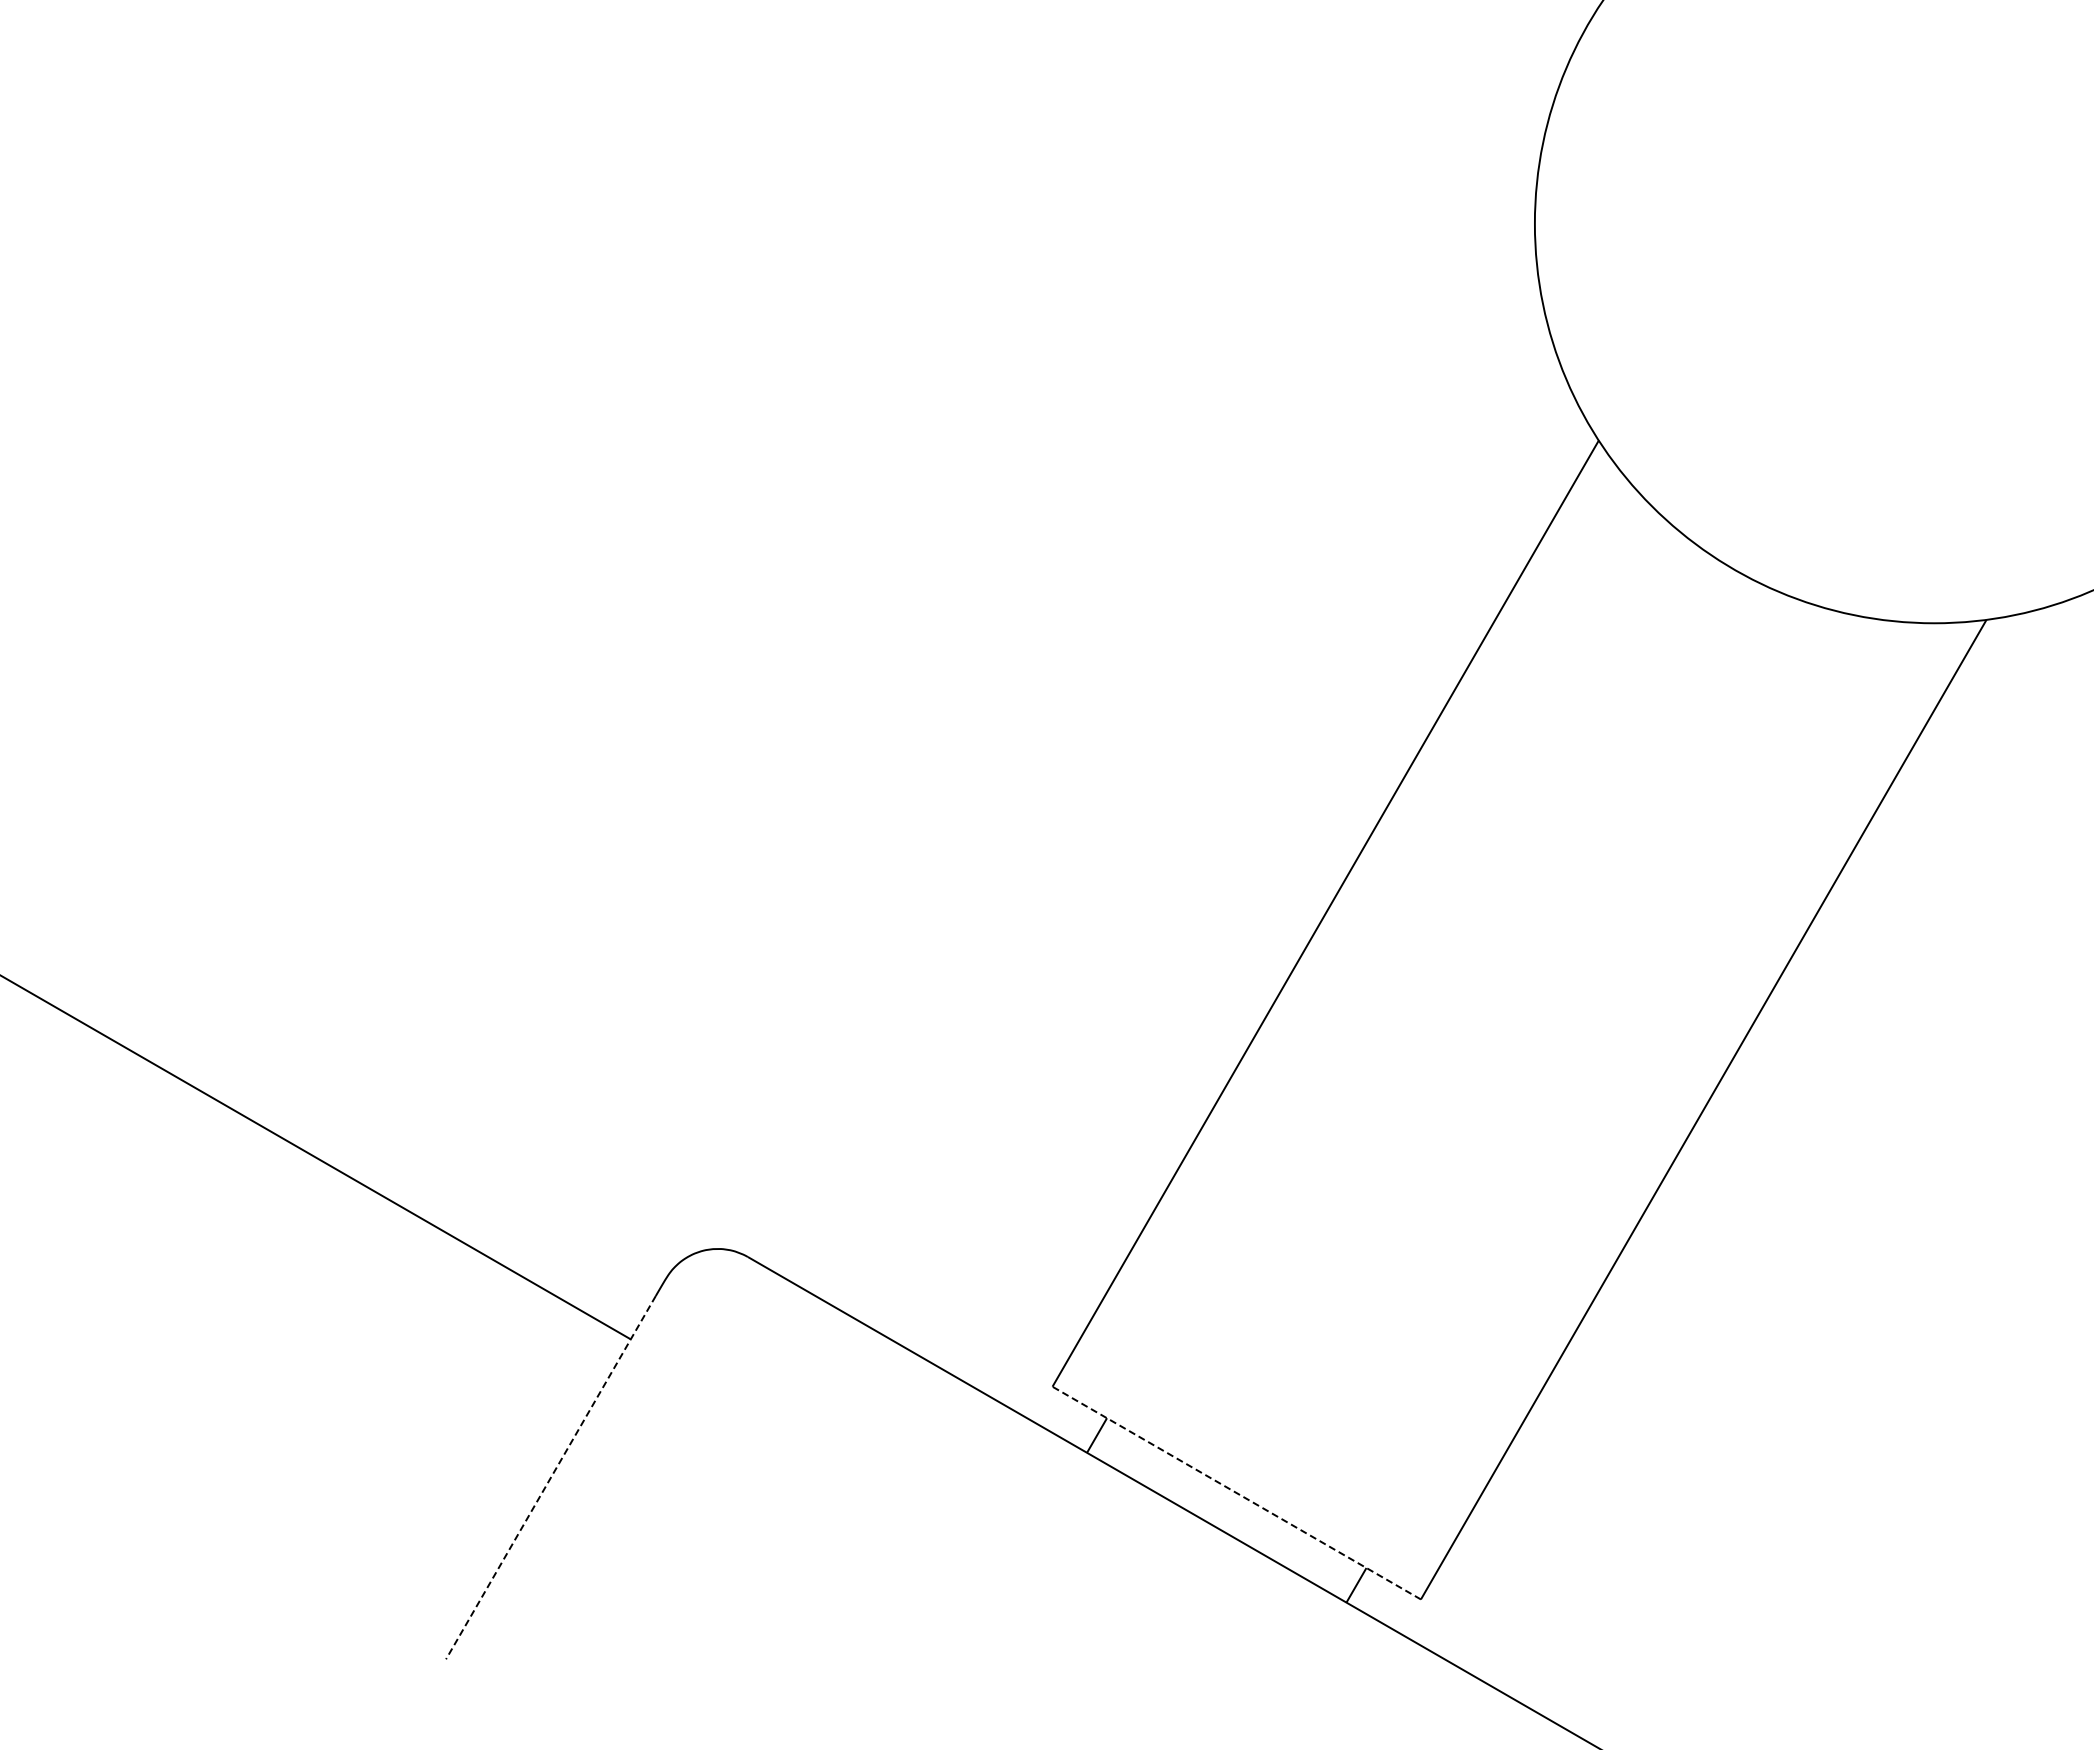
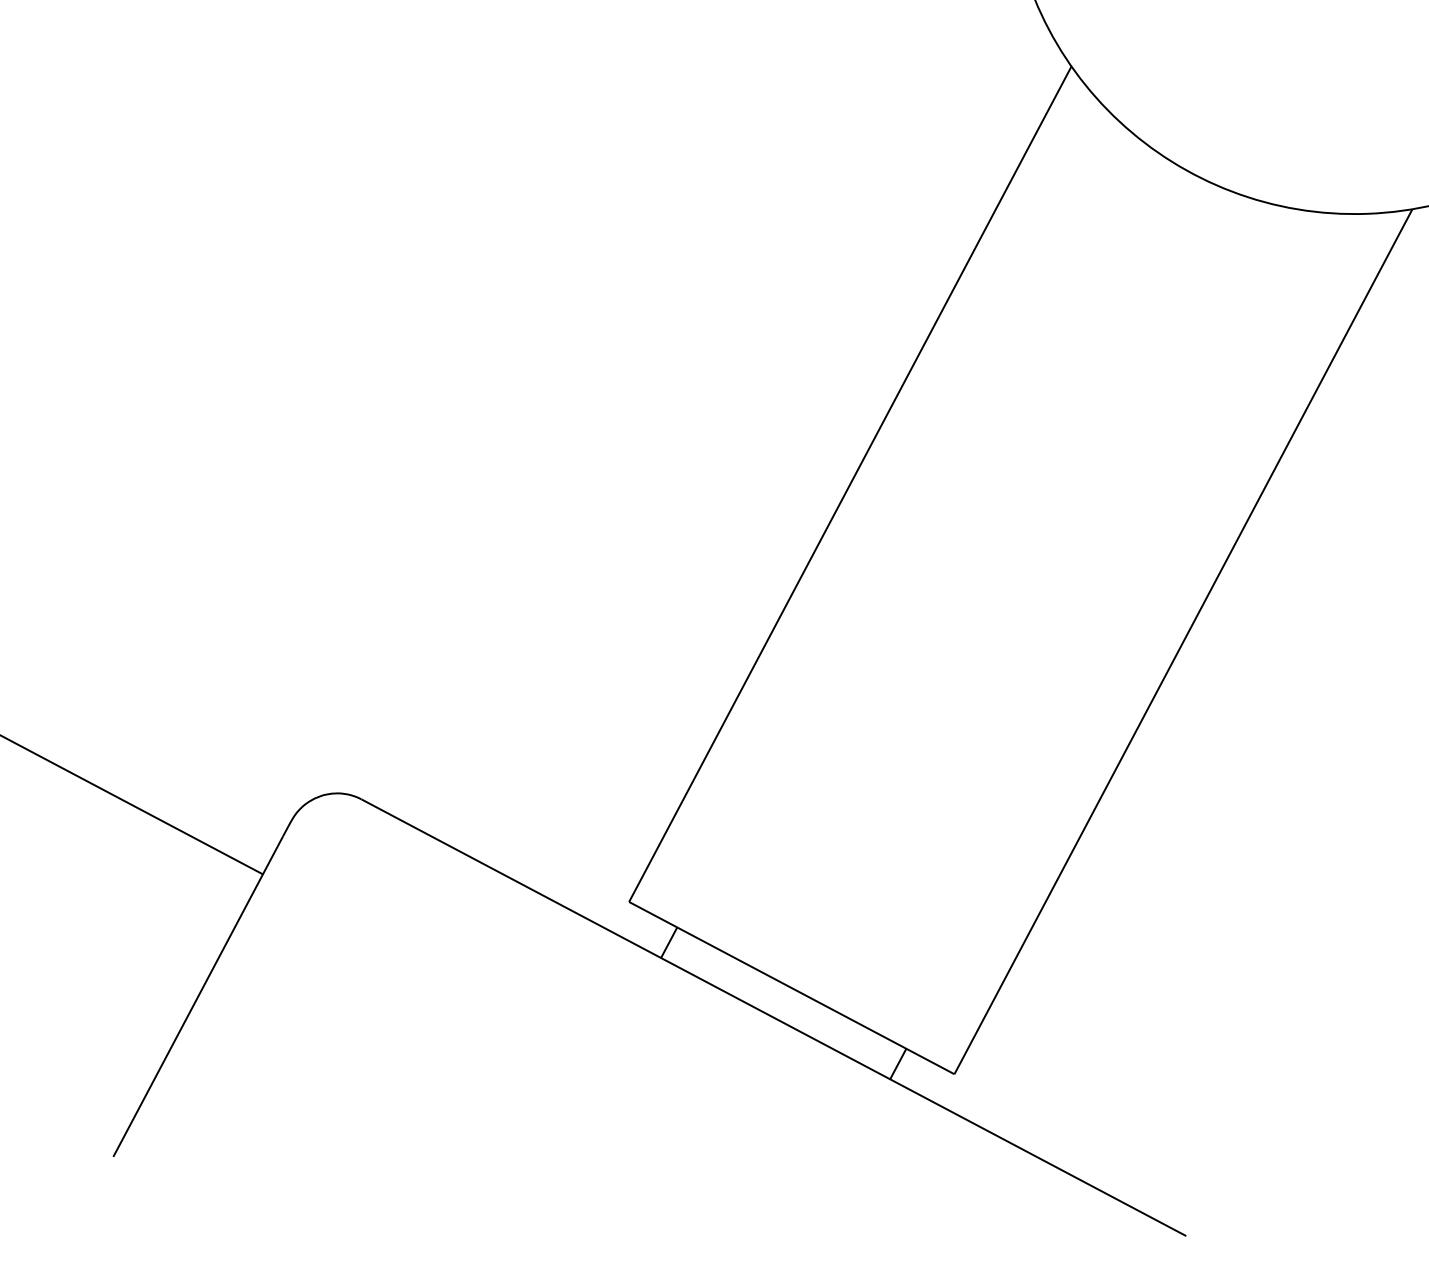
line: (550, 1477) -> (197, 996), dashed -> solid
line: (1236, 1493) -> (791, 988), dashed -> solid

